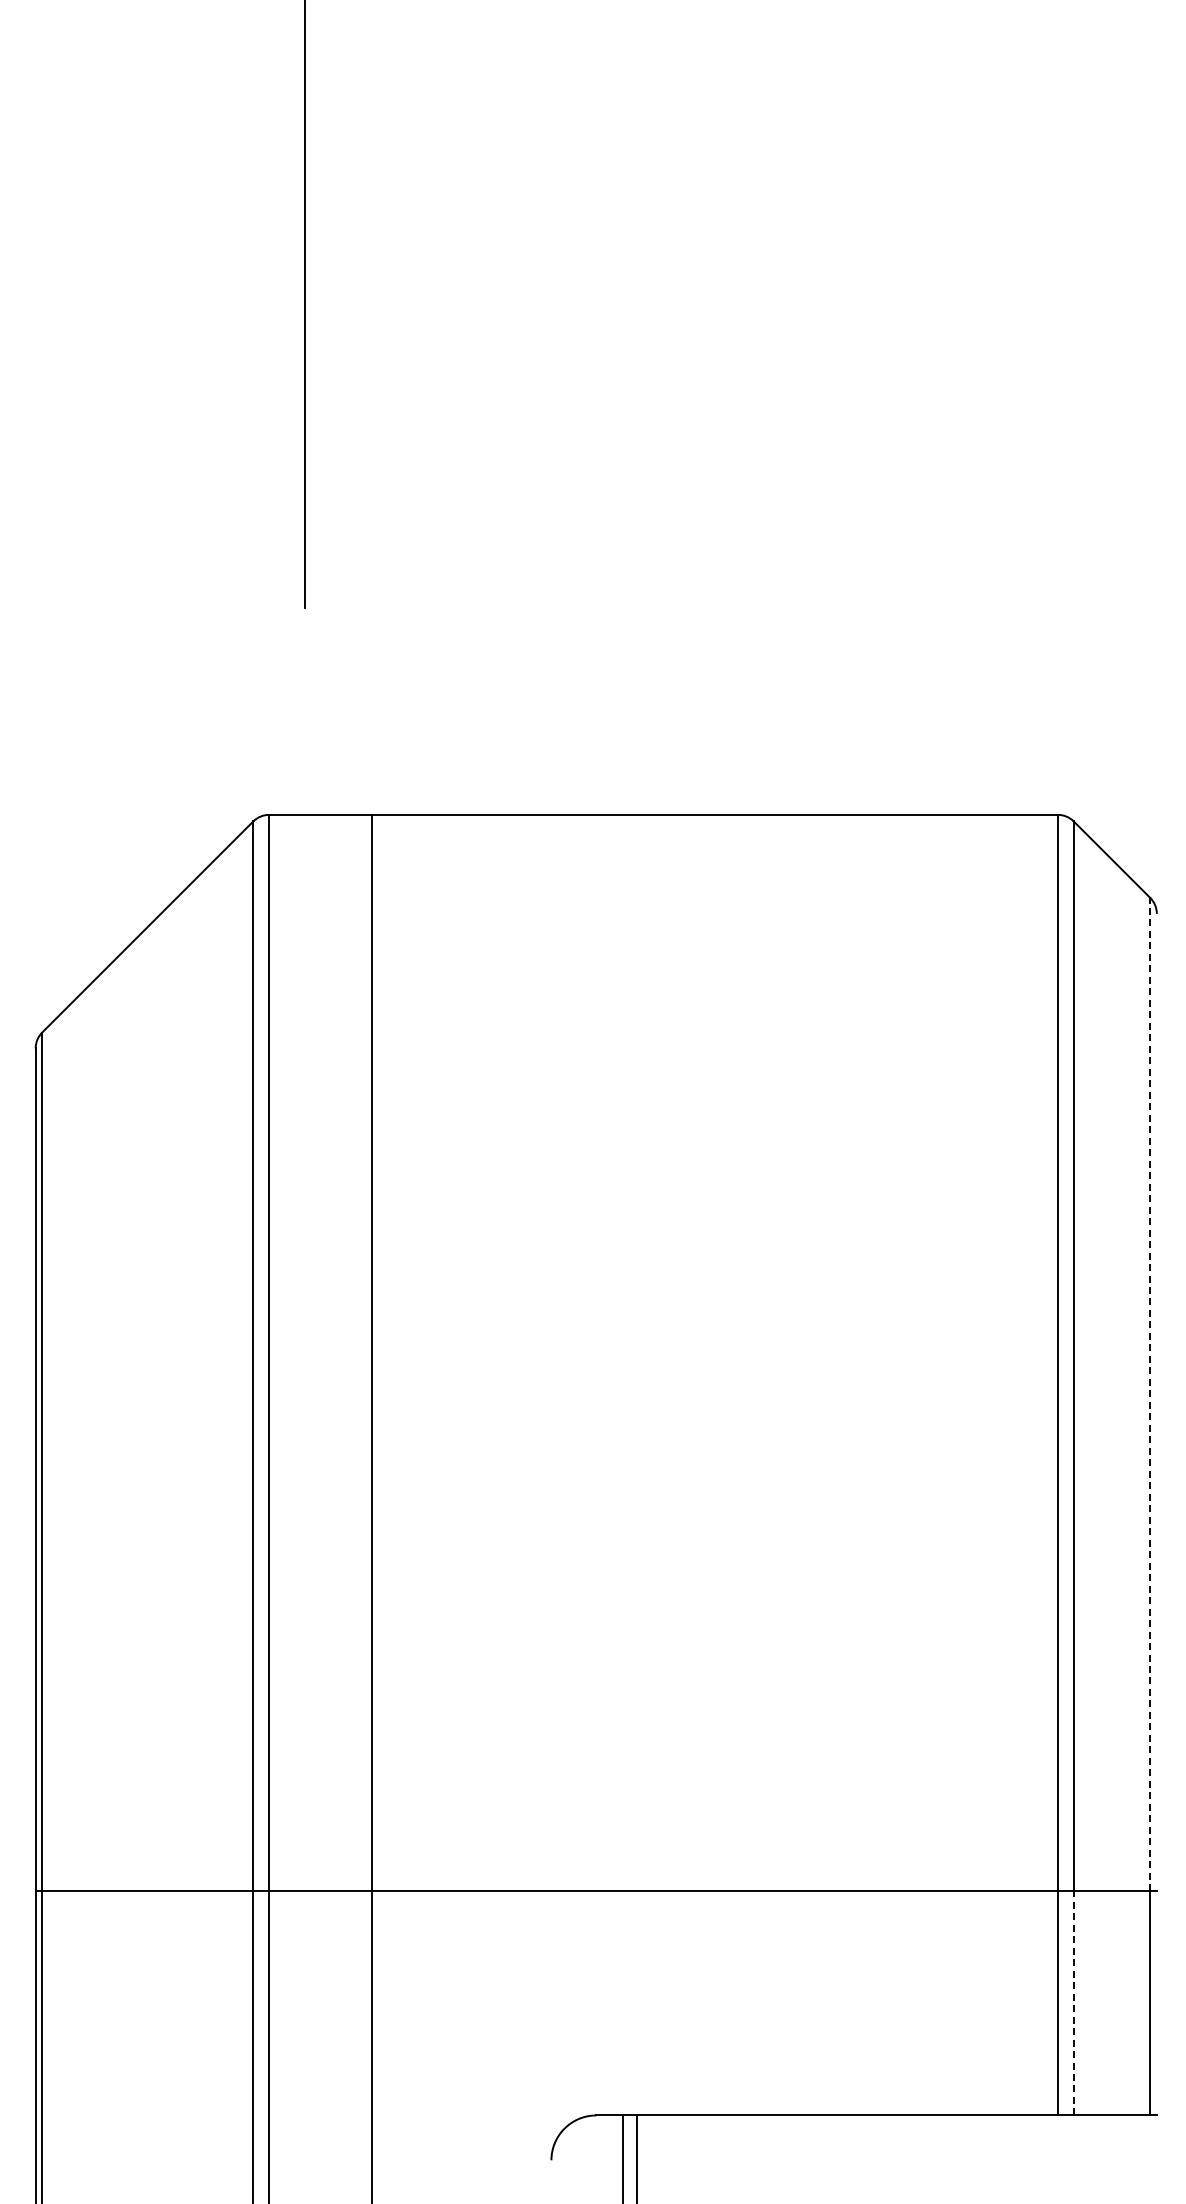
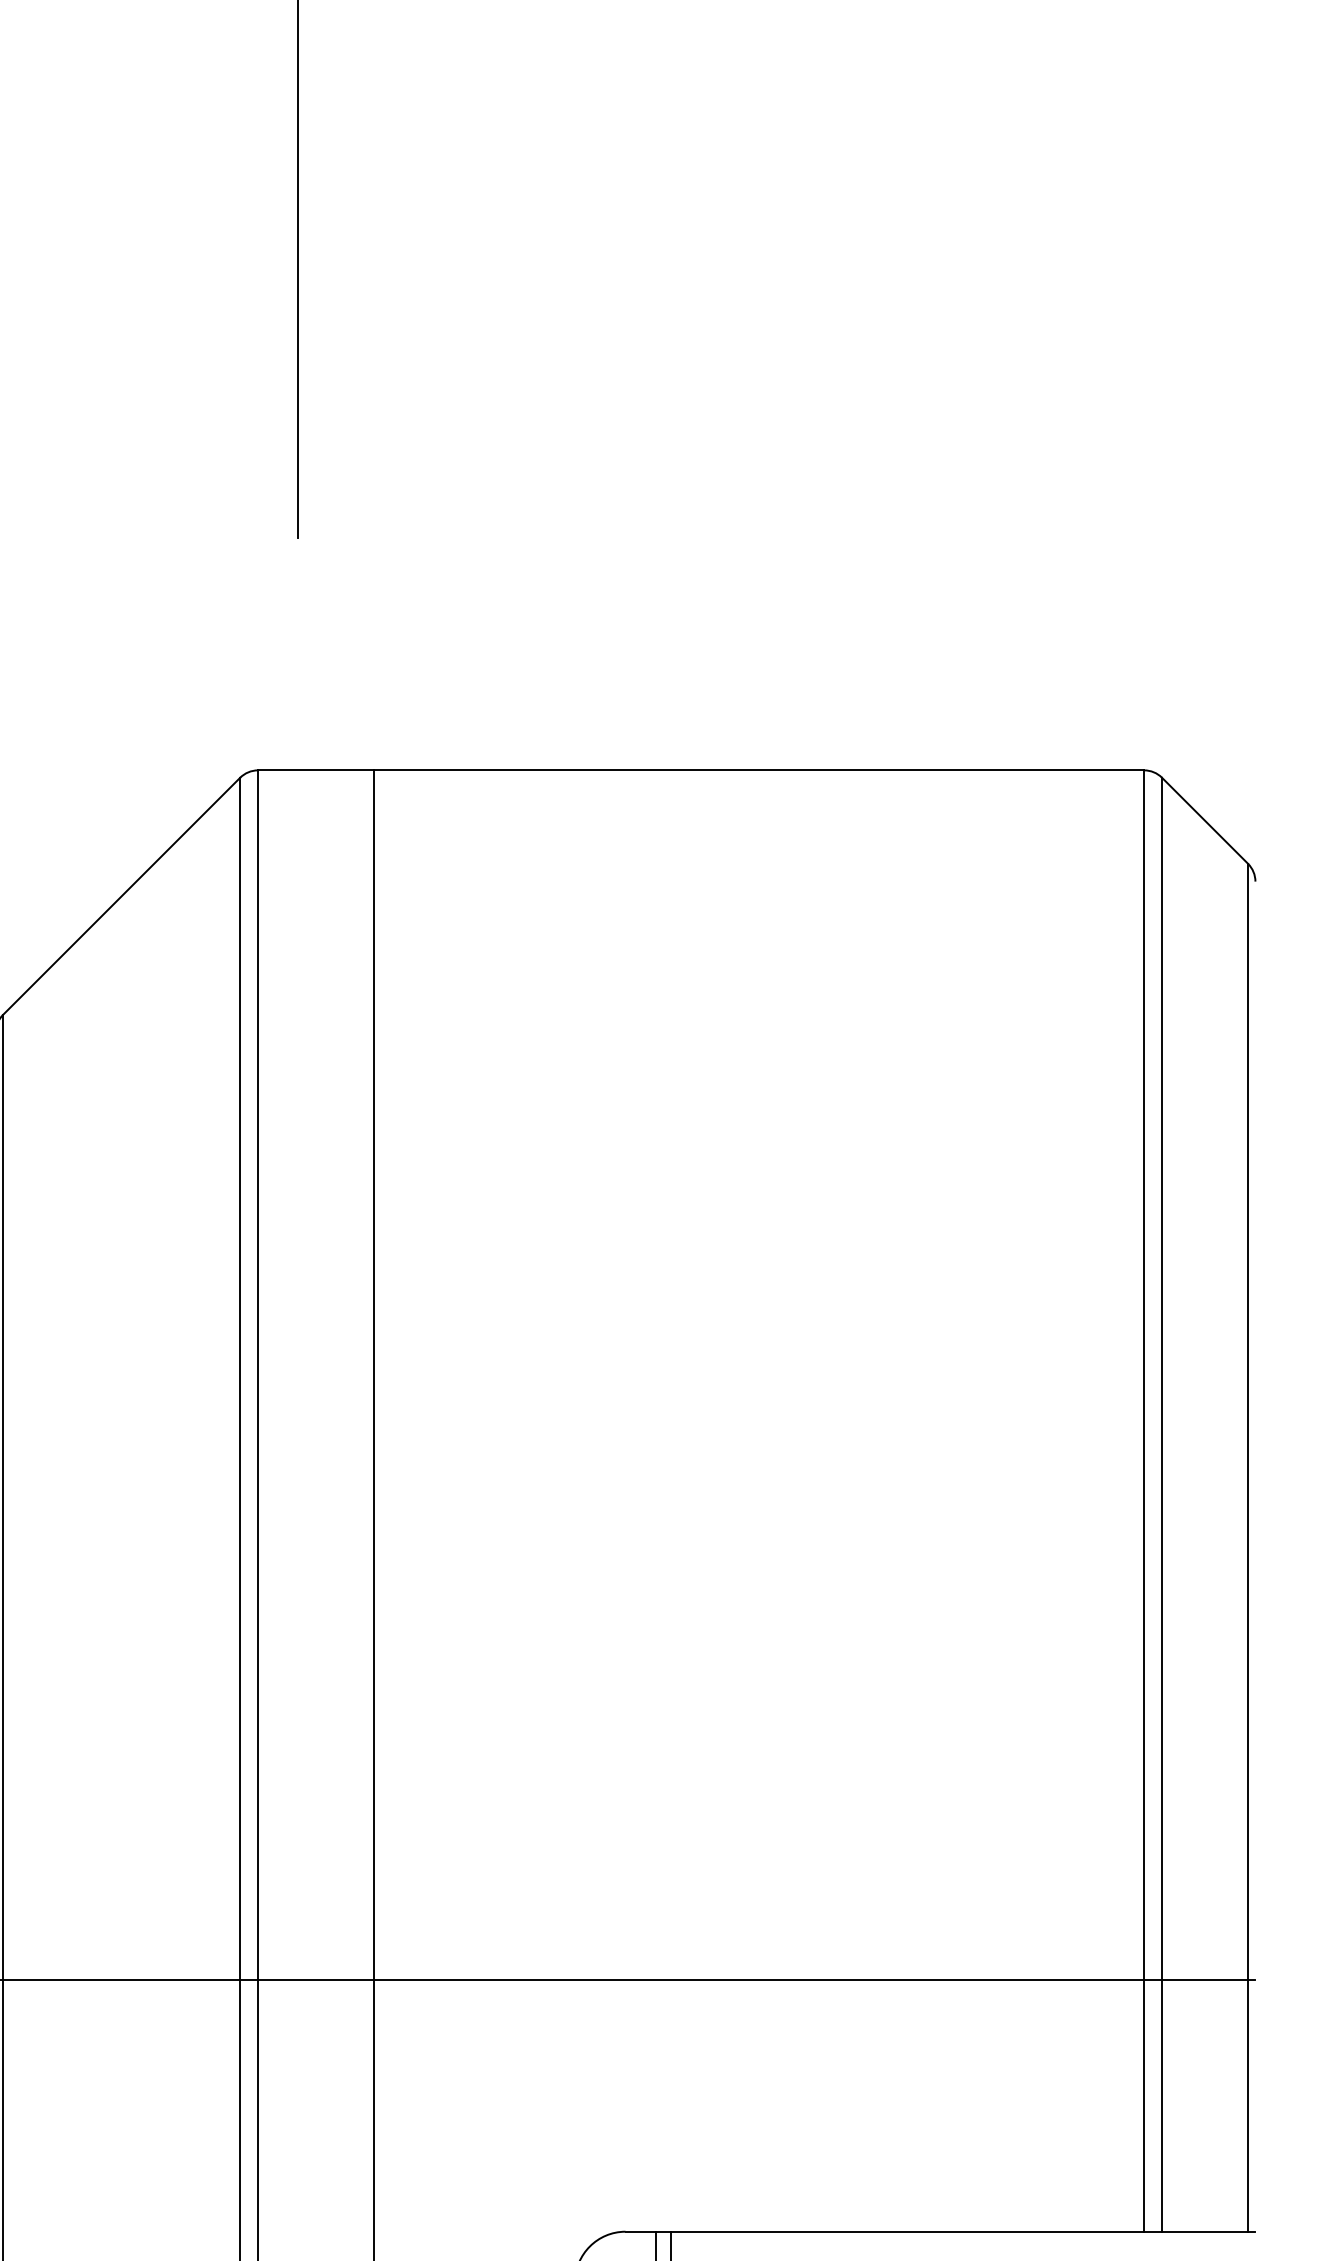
line: (1150, 1394) -> (1248, 1421), dashed -> solid
line: (1073, 2002) -> (1161, 2104), dashed -> solid

